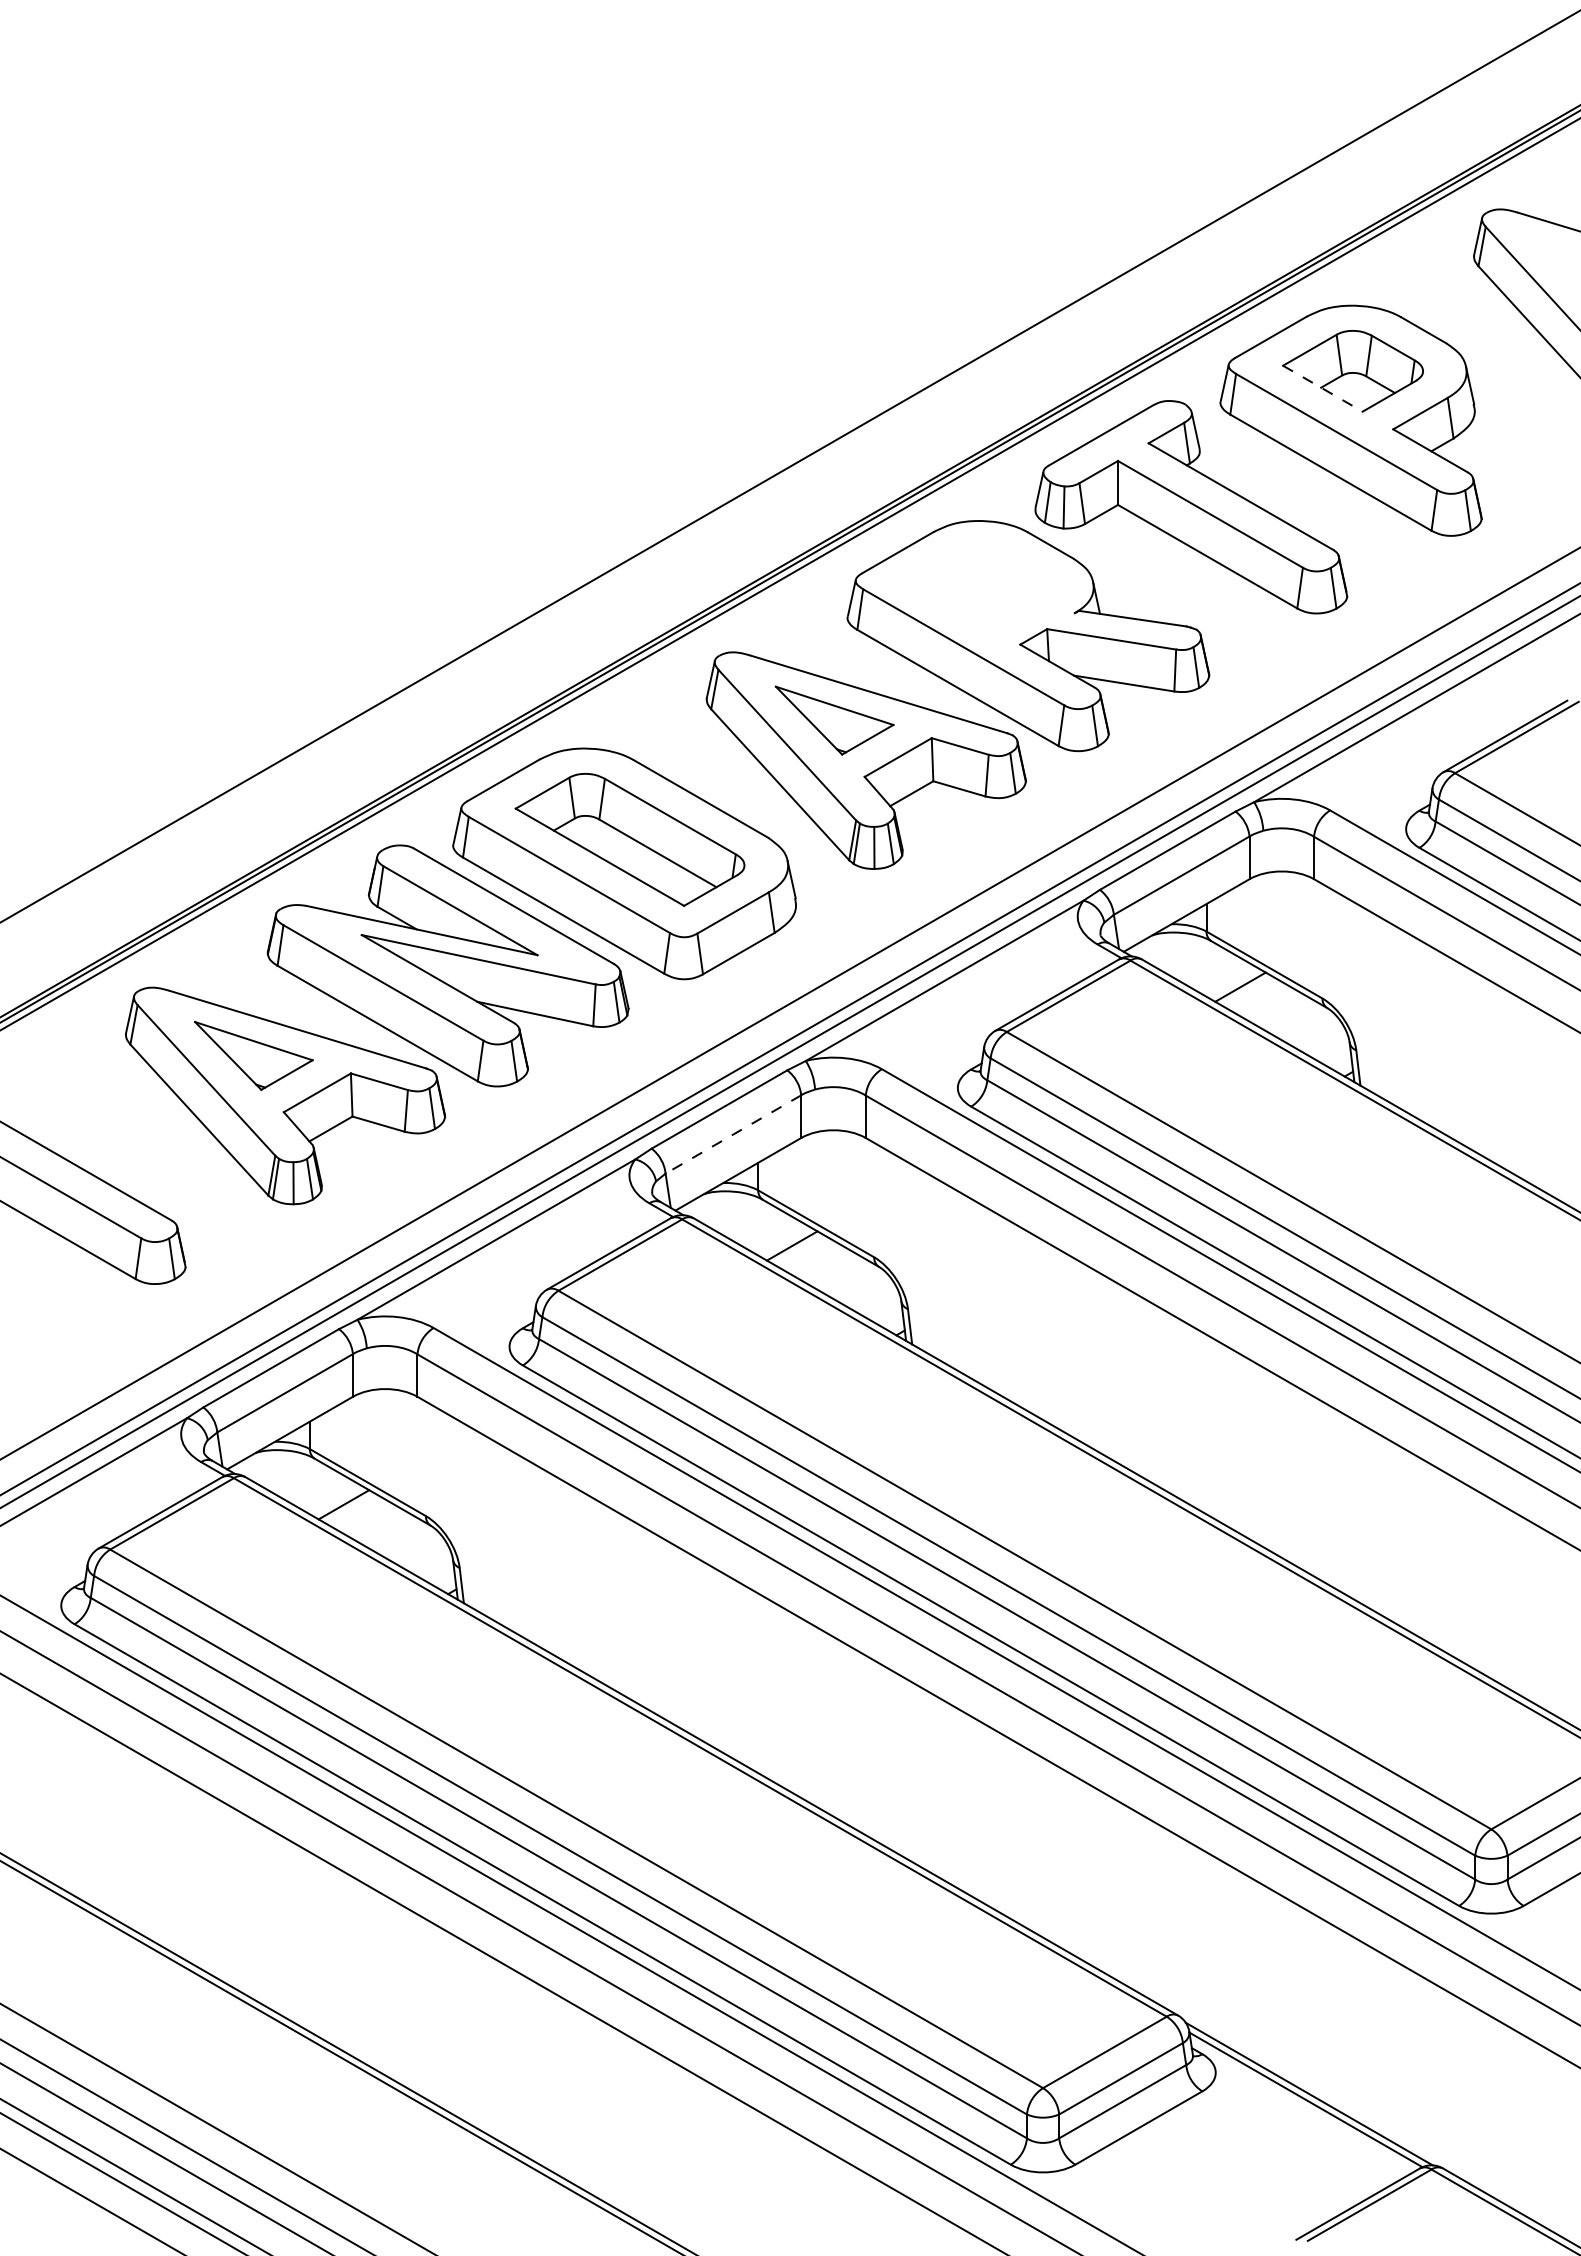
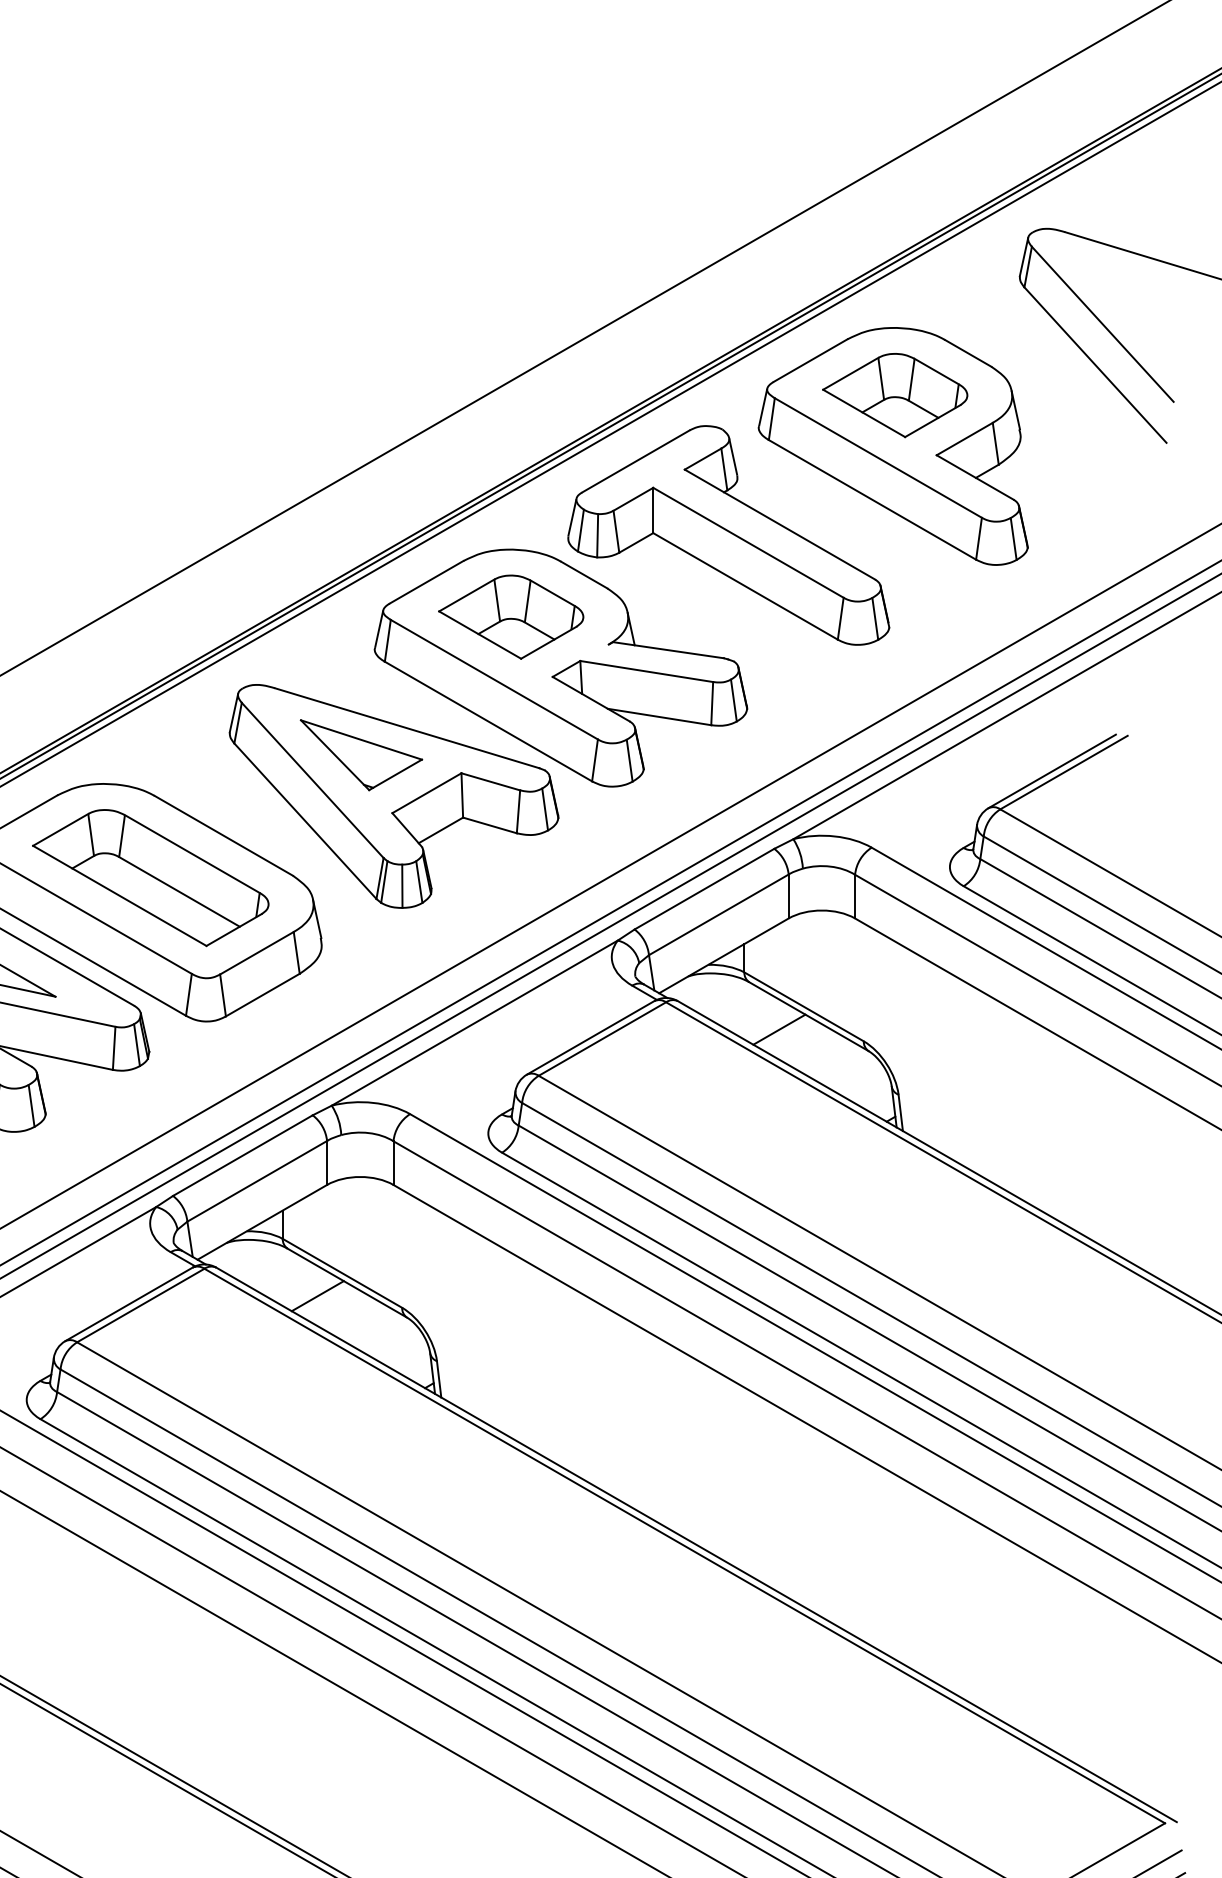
line: (1322, 388) -> (863, 413), dashed -> solid
part: (980, 586) -> (511, 617), added
line: (733, 1134) -> (257, 1181), dashed -> solid

